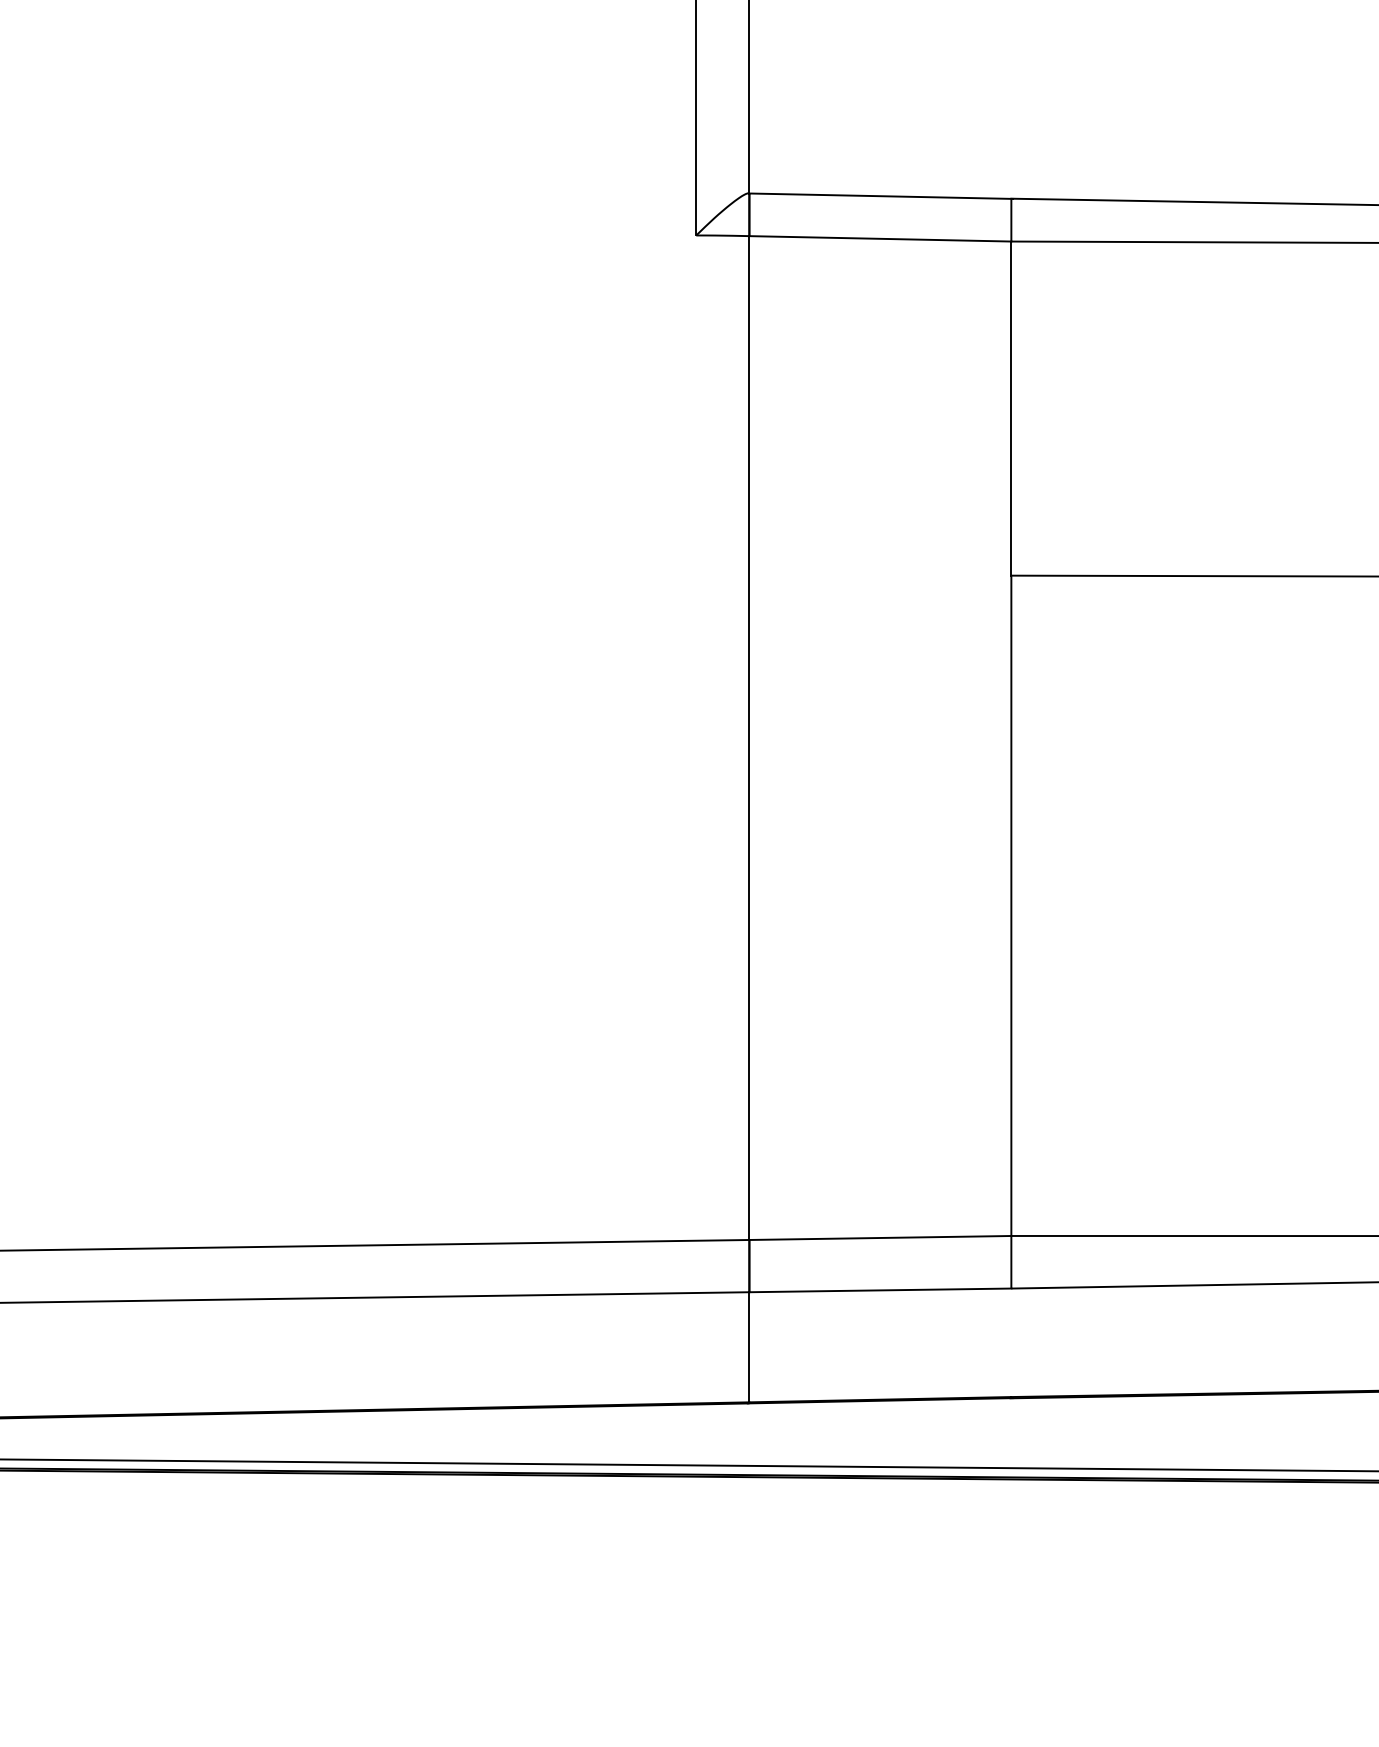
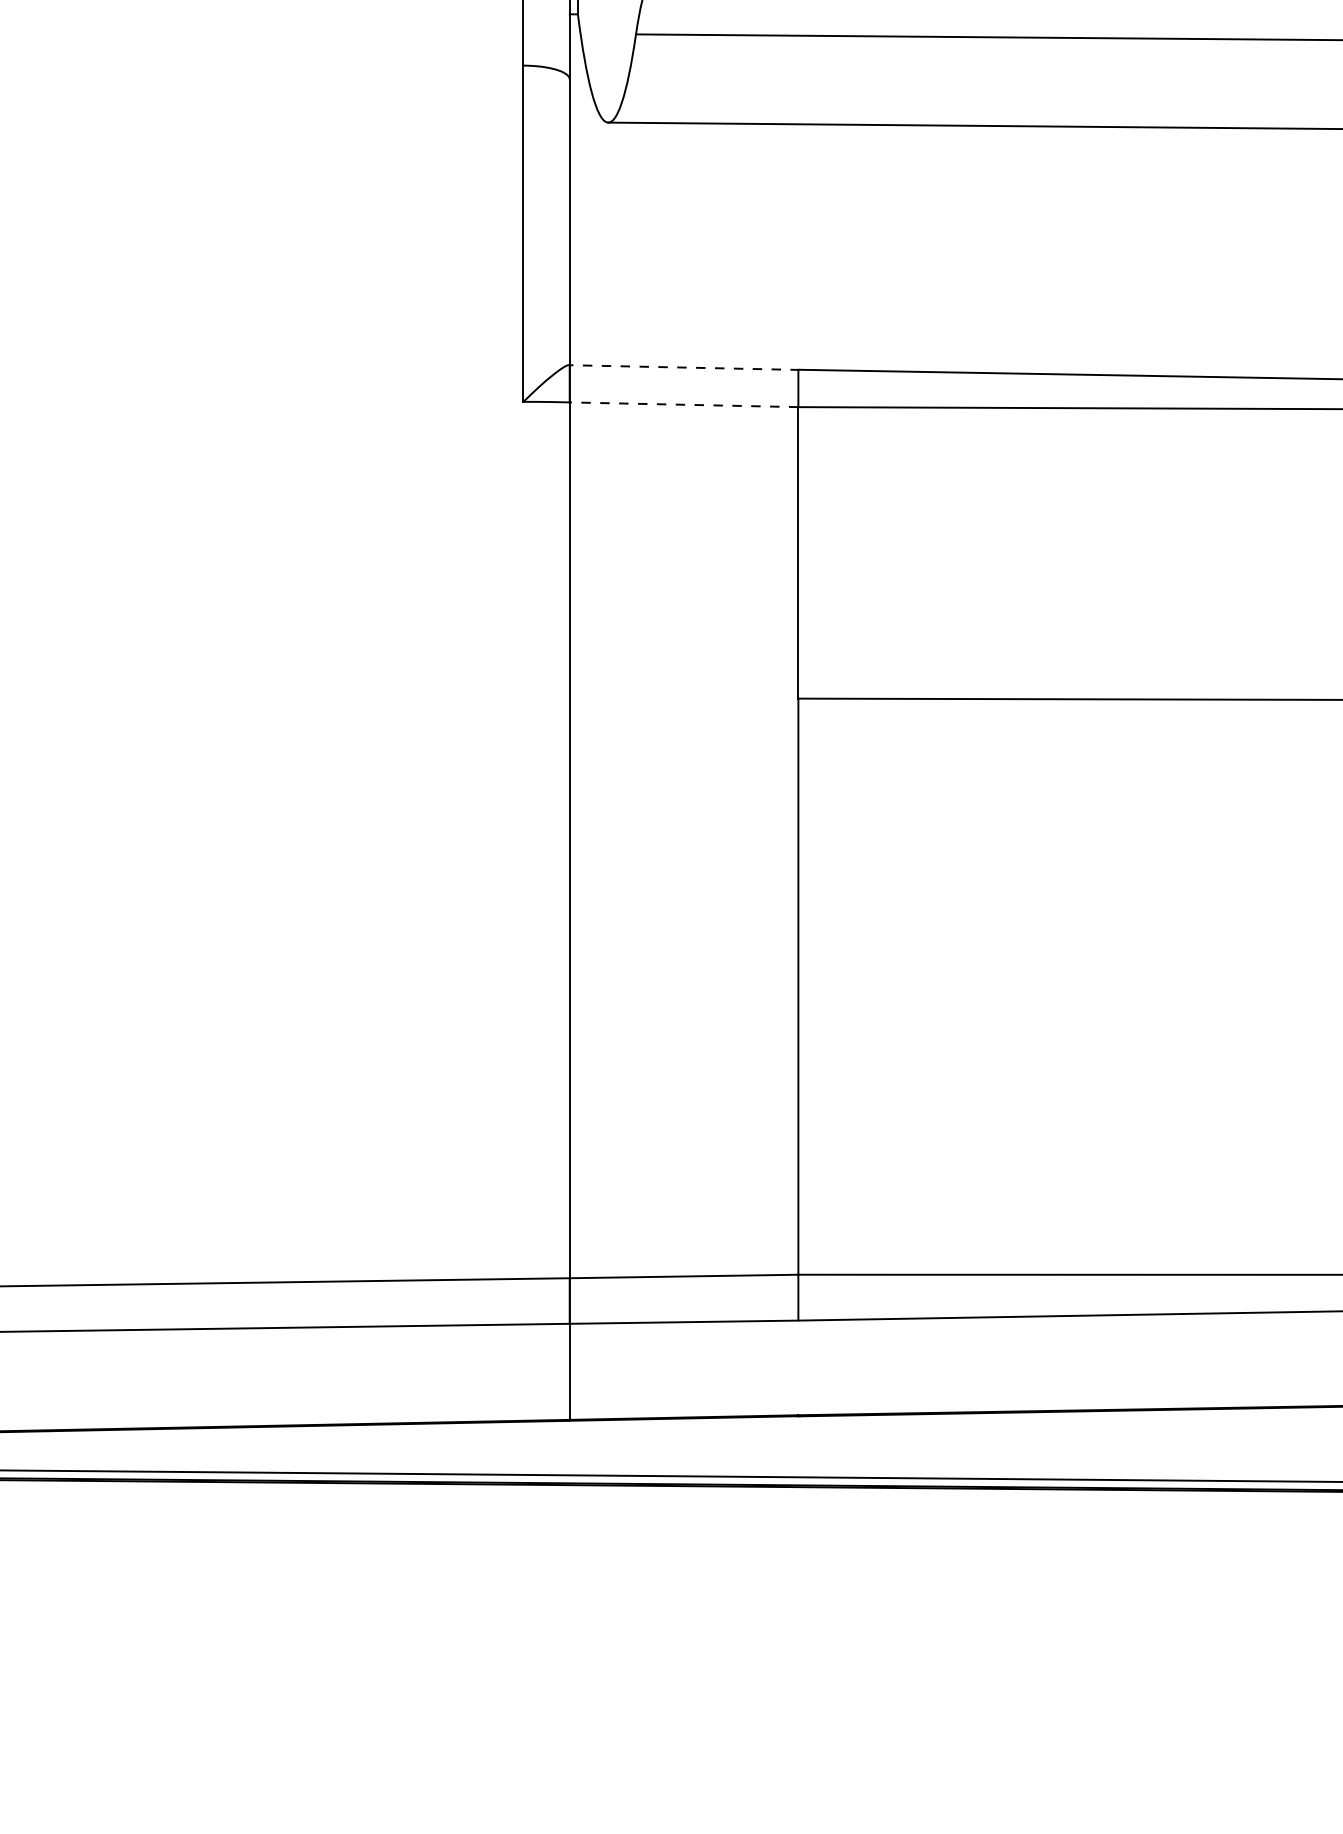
line: (881, 196) -> (685, 367), solid -> dashed
line: (879, 238) -> (683, 404), solid -> dashed

